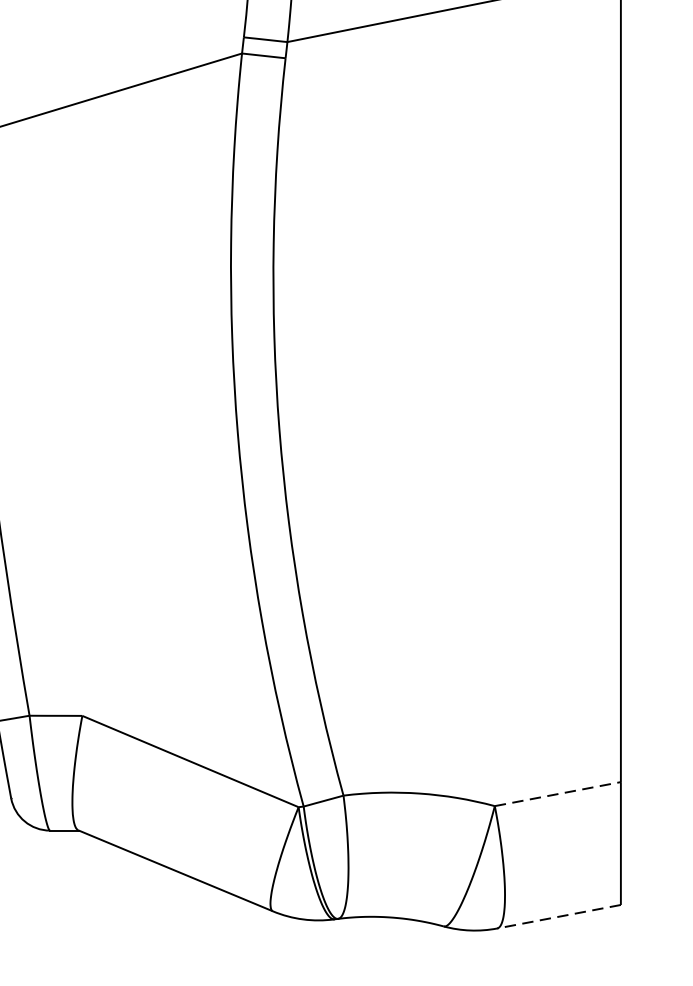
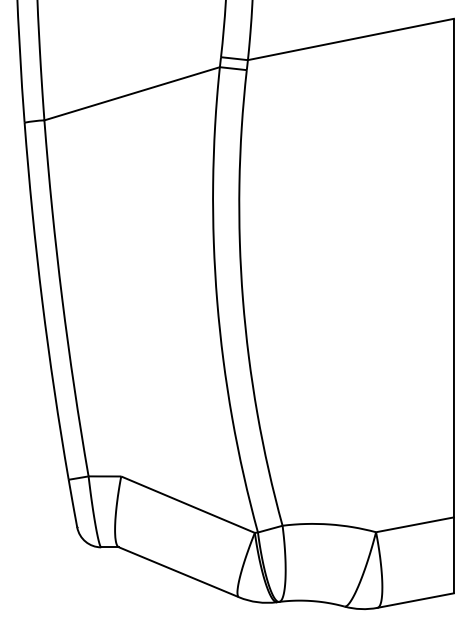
line: (558, 793) -> (415, 524), dashed -> solid
line: (558, 916) -> (415, 600), dashed -> solid

